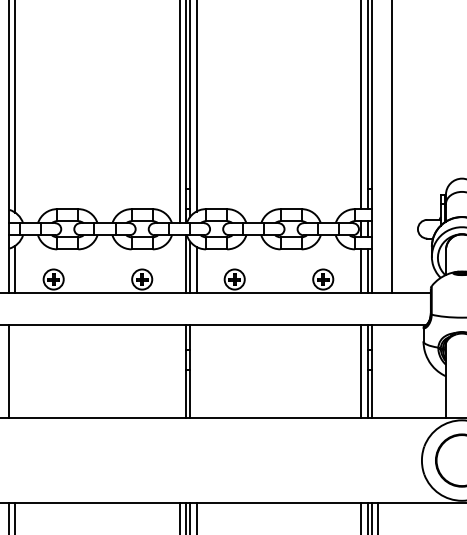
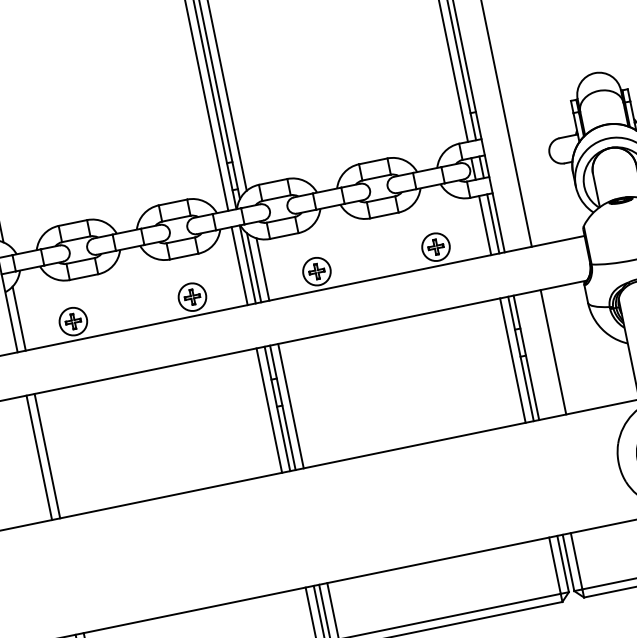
line: (180, 264) -> (239, 266), added
line: (15, 371) -> (47, 455), added
line: (180, 371) -> (269, 410), added
line: (196, 371) -> (290, 405), added
line: (391, 371) -> (553, 352), added

